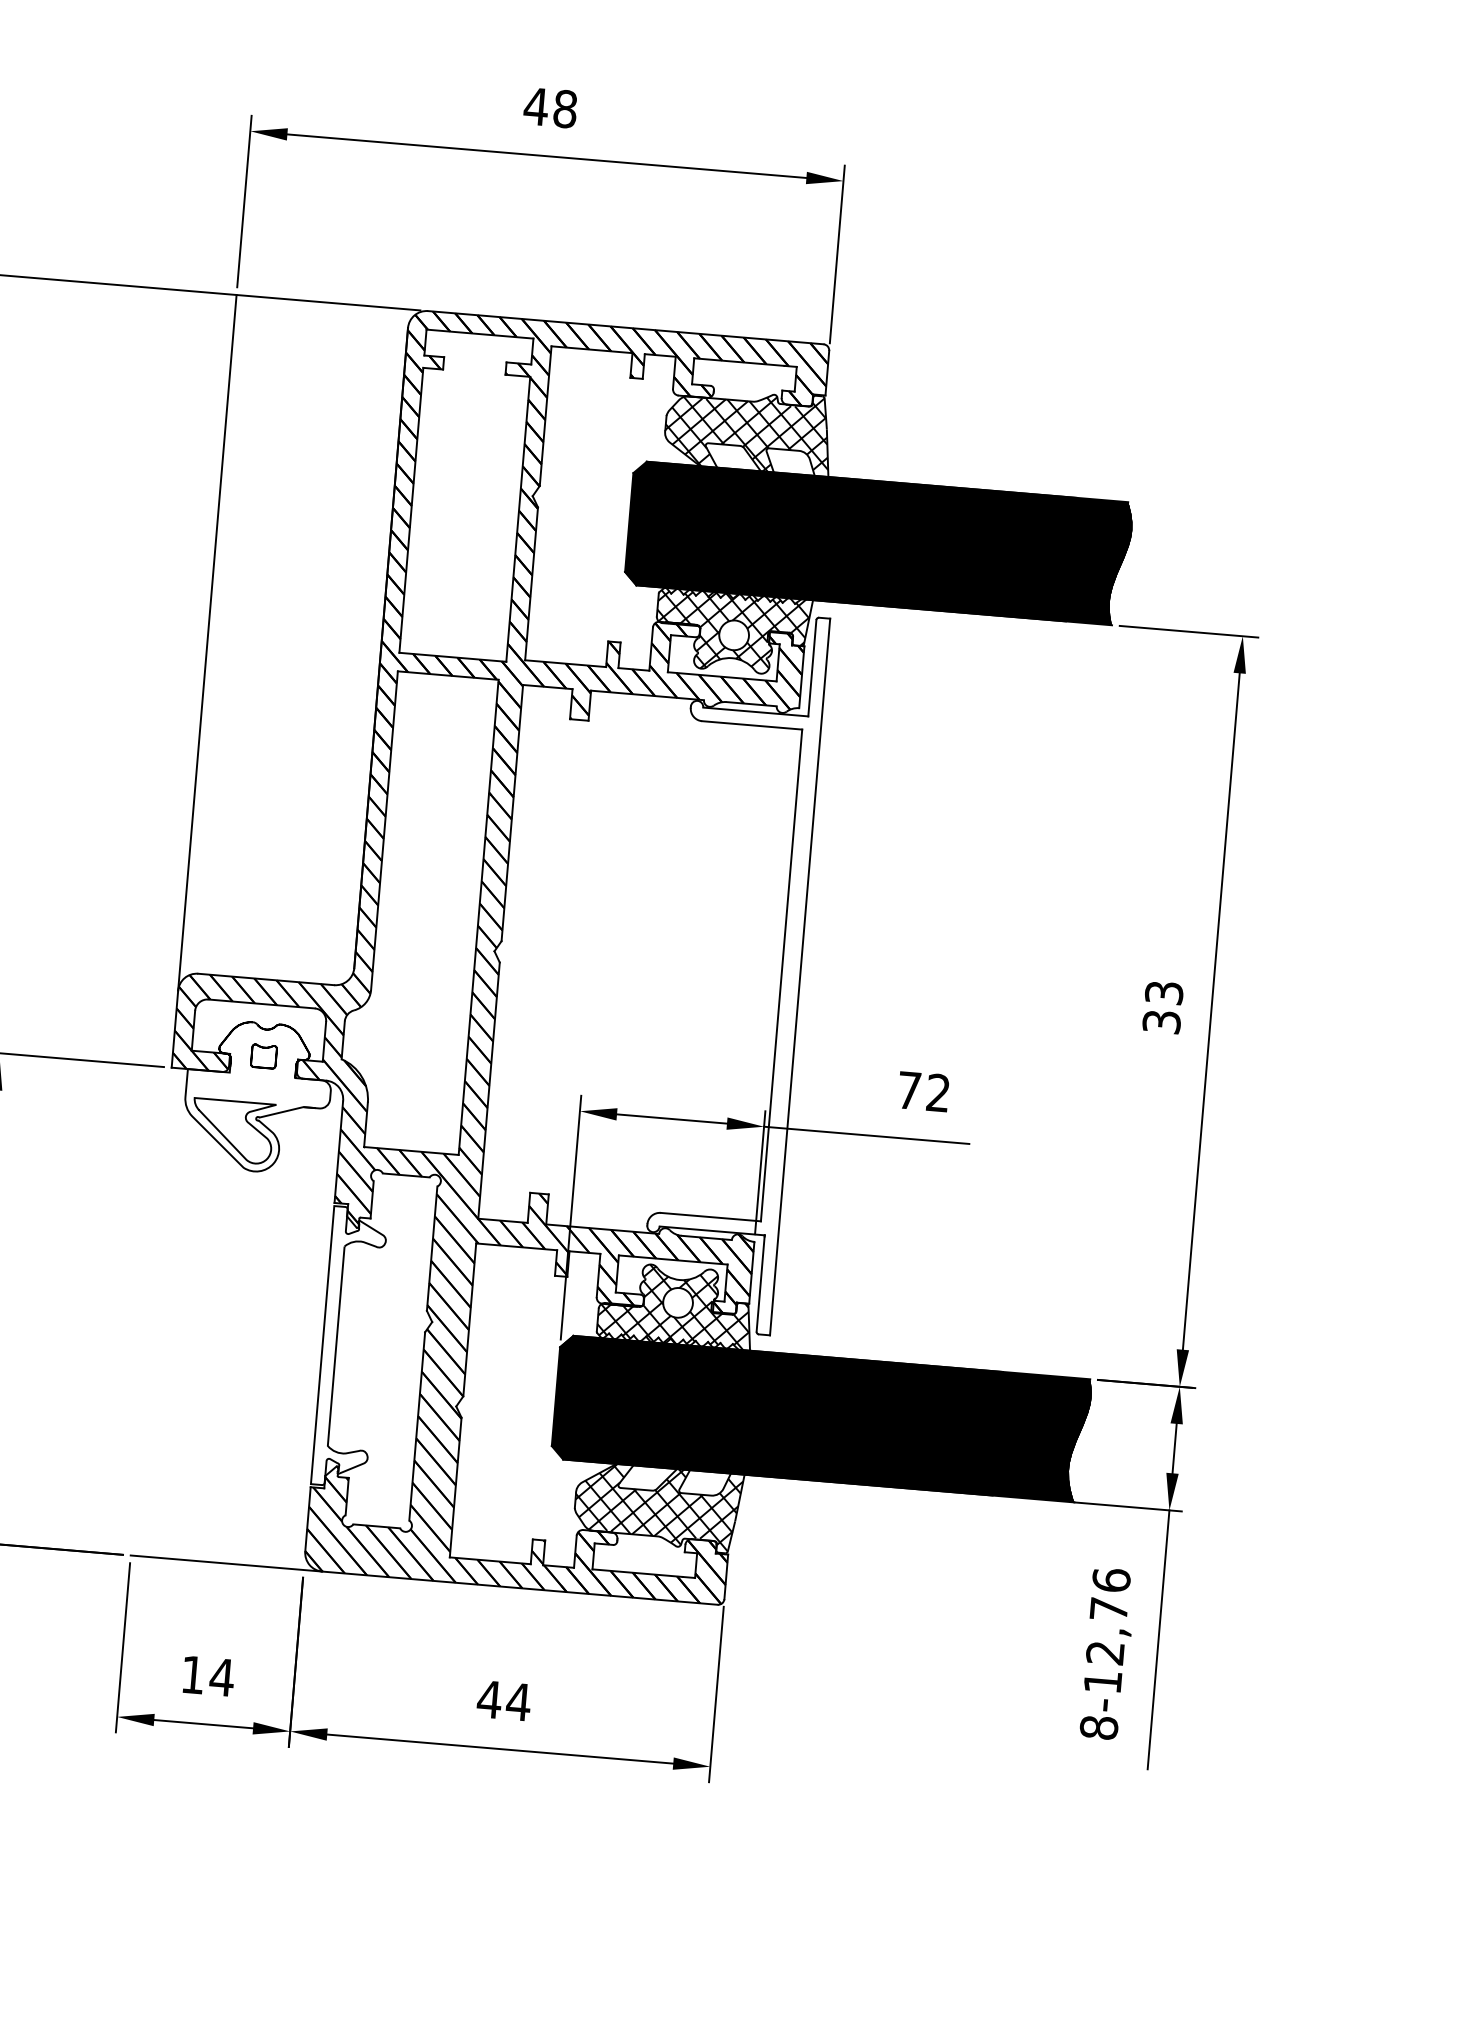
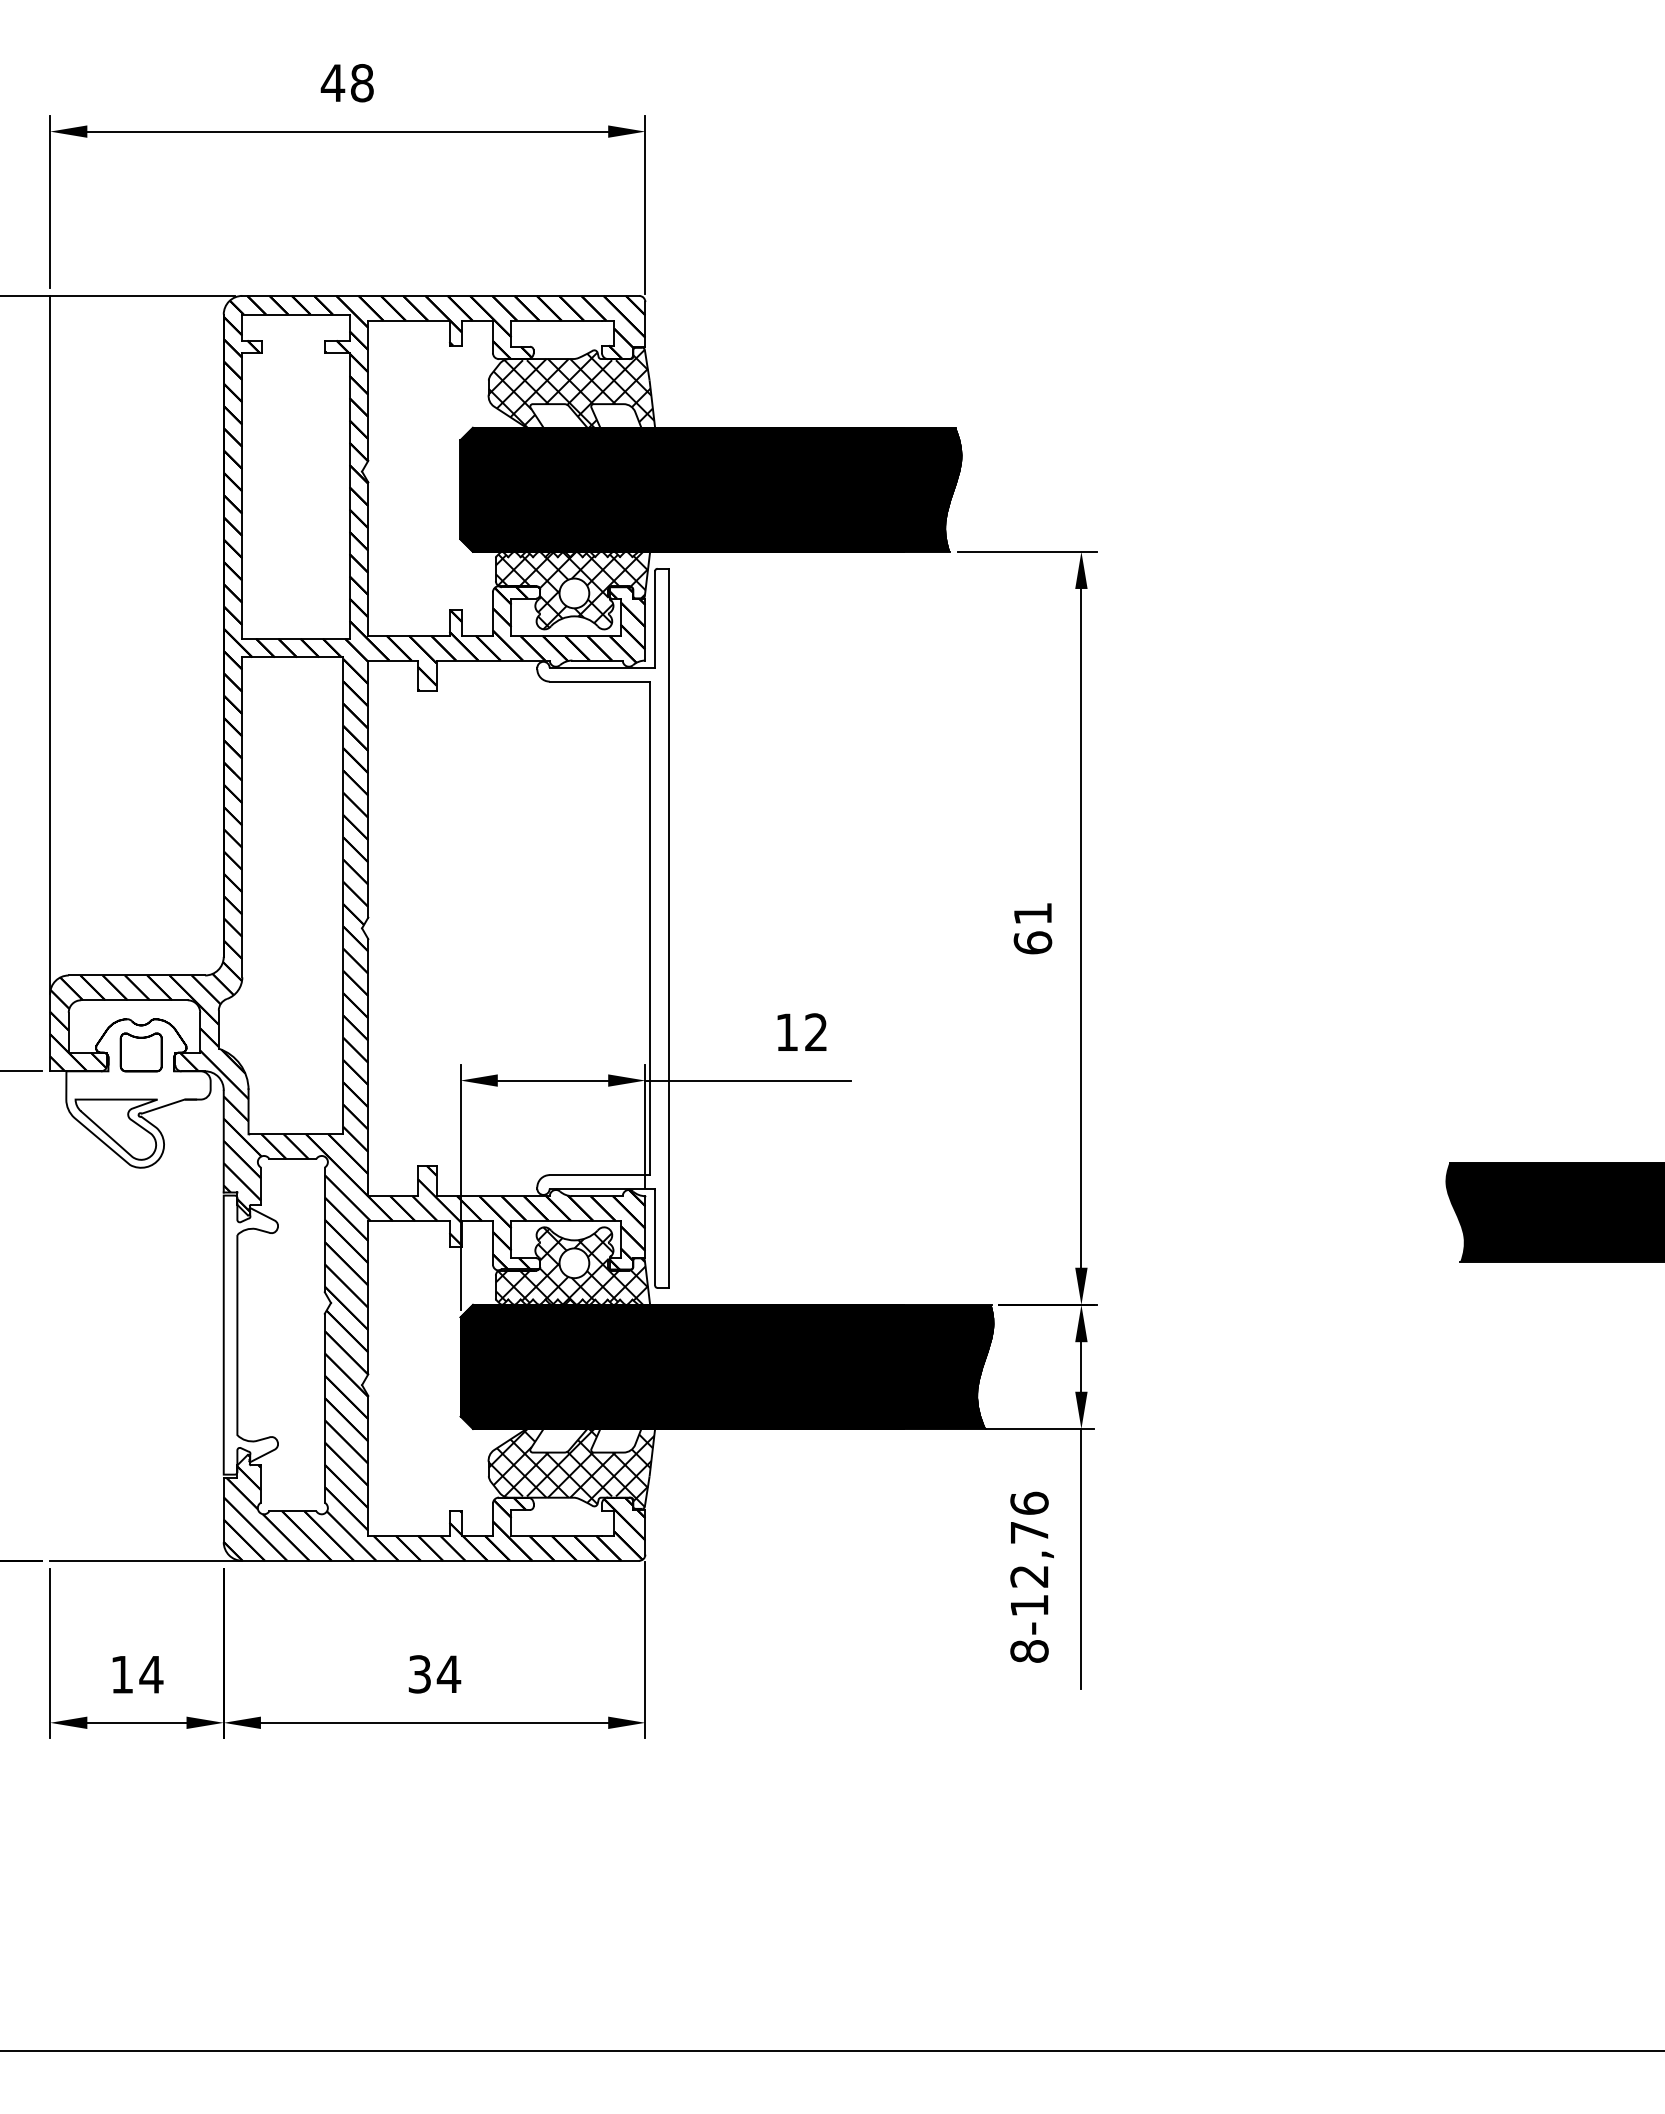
text: (1162, 1007) -> (1032, 928), 33 -> 61
part: (263, 1056) -> (140, 1052), size x1.67
text: (908, 1089) -> (786, 1031), 72 -> 12
text: (489, 1699) -> (419, 1674), 44 -> 34

